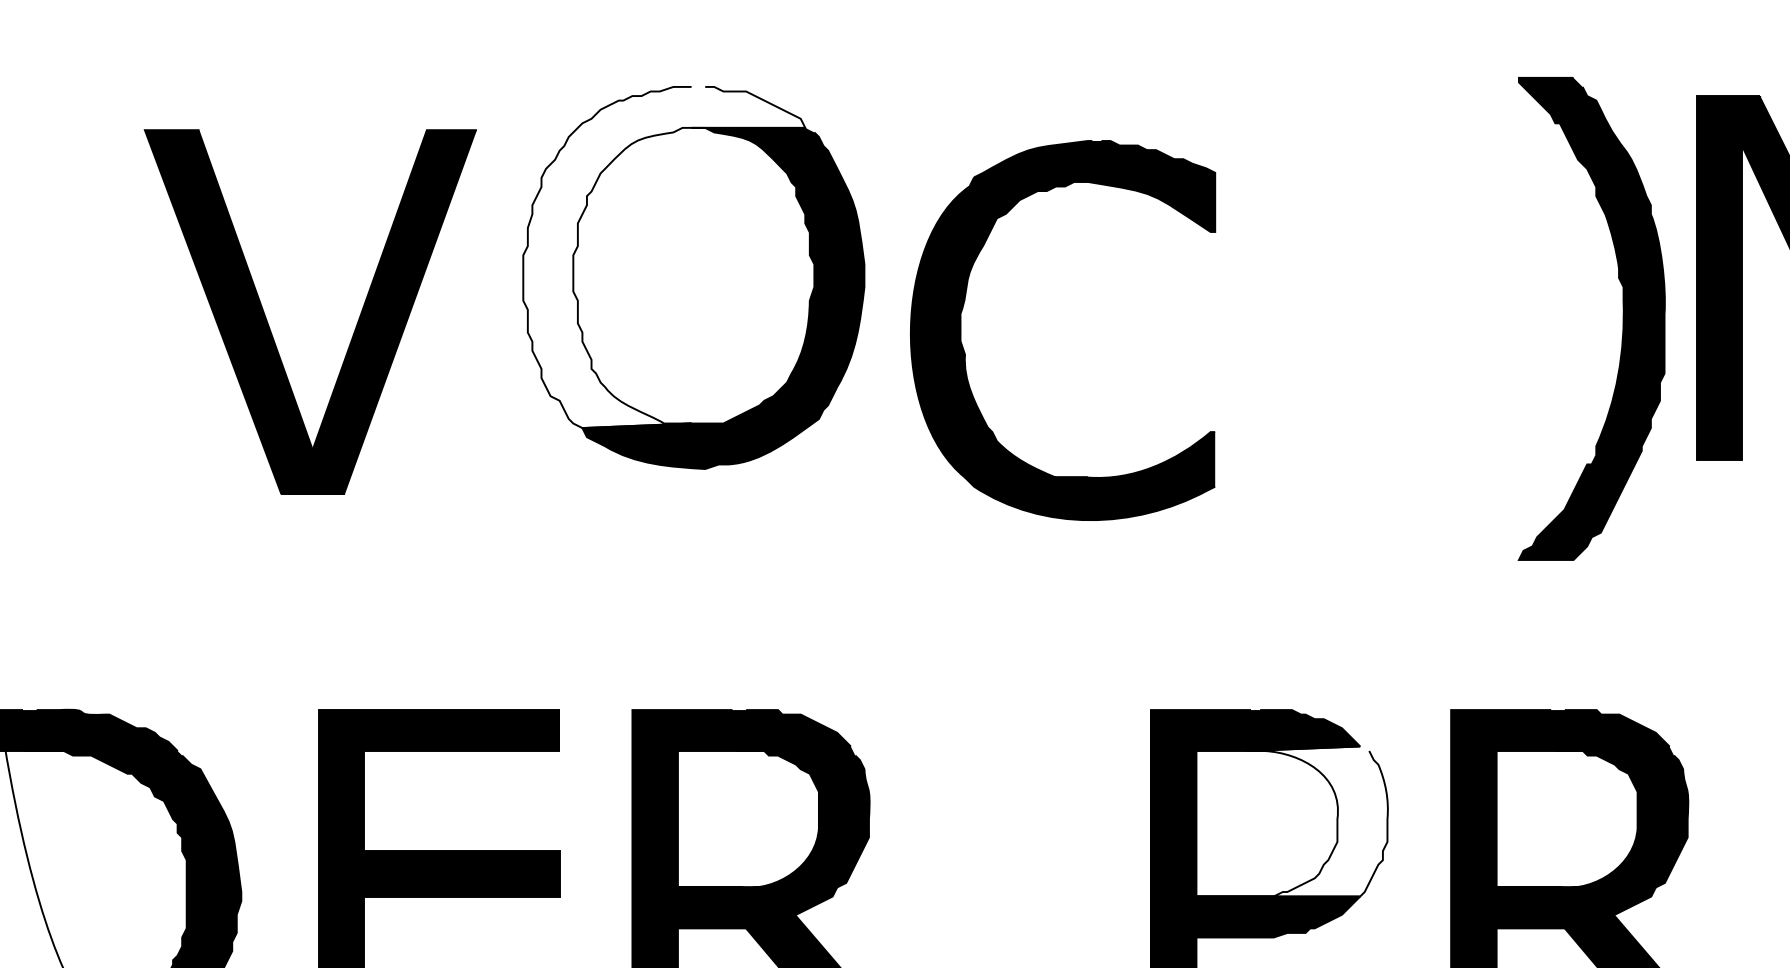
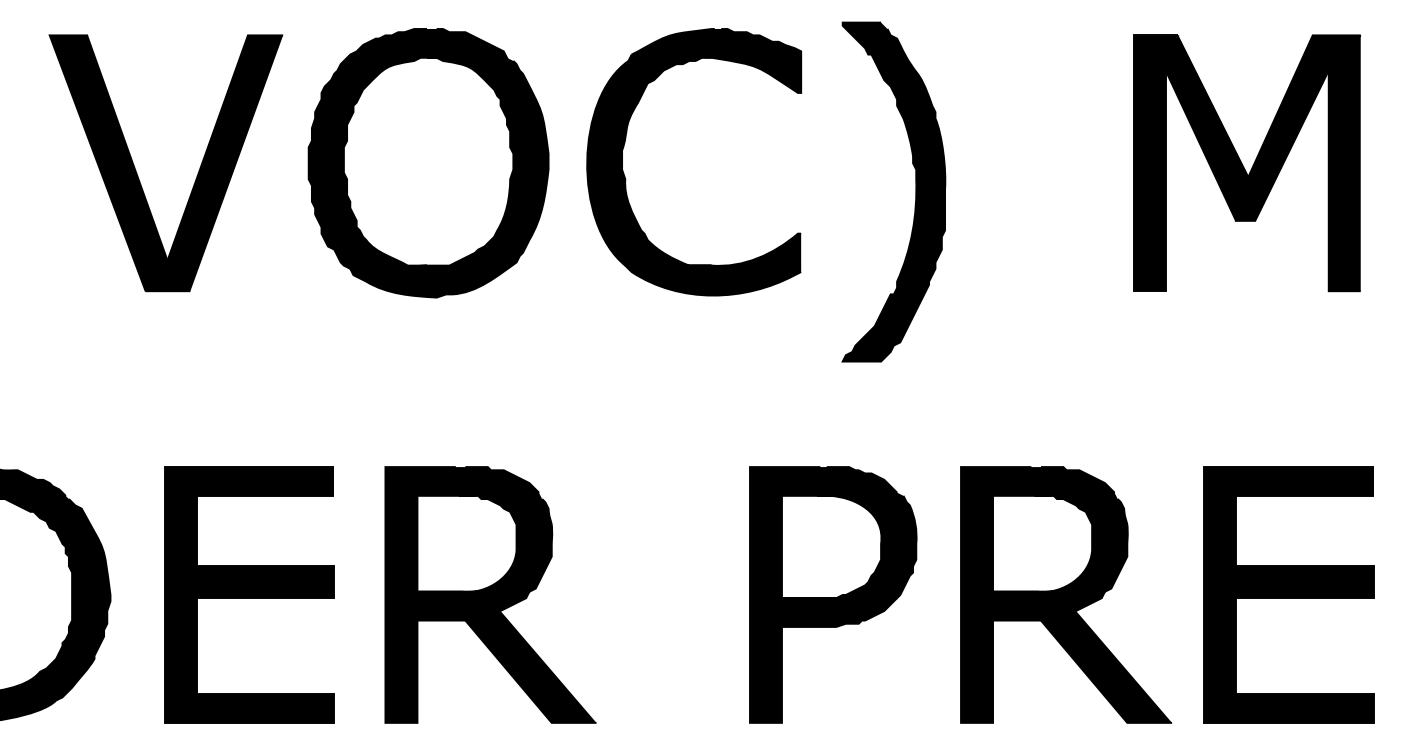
fill: (663, 256) -> (407, 148), added
part: (1622, 318) -> (915, 191), moved
part: (271, 329) -> (138, 175), moved
part: (966, 355) -> (626, 179), moved
fill: (1291, 821) -> (848, 545), added

